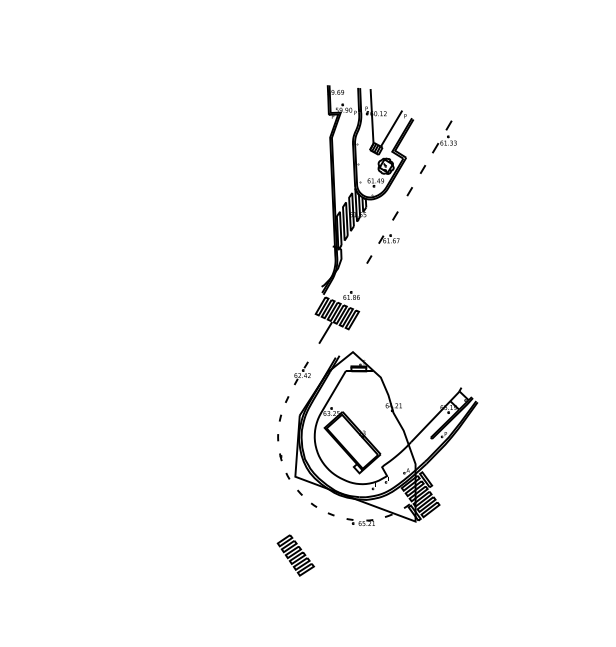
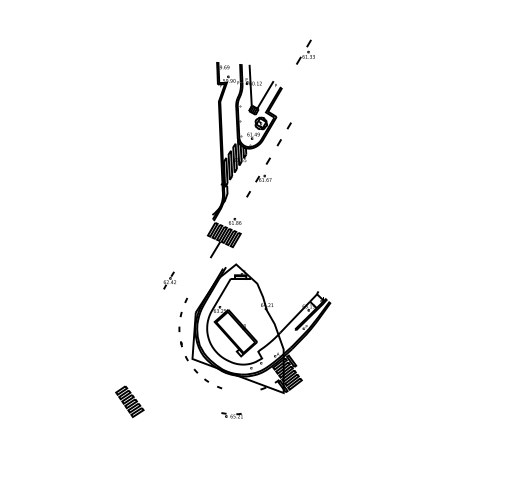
part: (444, 136) -> (305, 51), moved
part: (301, 373) -> (169, 280), moved
part: (359, 522) -> (231, 415), moved
part: (295, 555) -> (129, 401), moved

